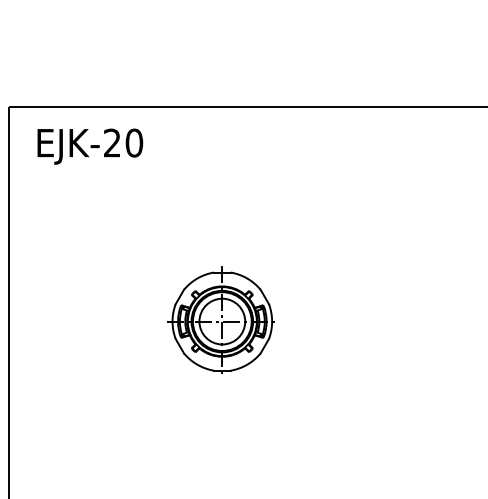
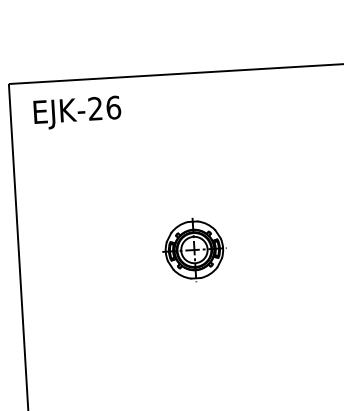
text: (134, 142) -> (113, 107), EJK-20 -> EJK-26
part: (220, 319) -> (193, 248), size x0.7

